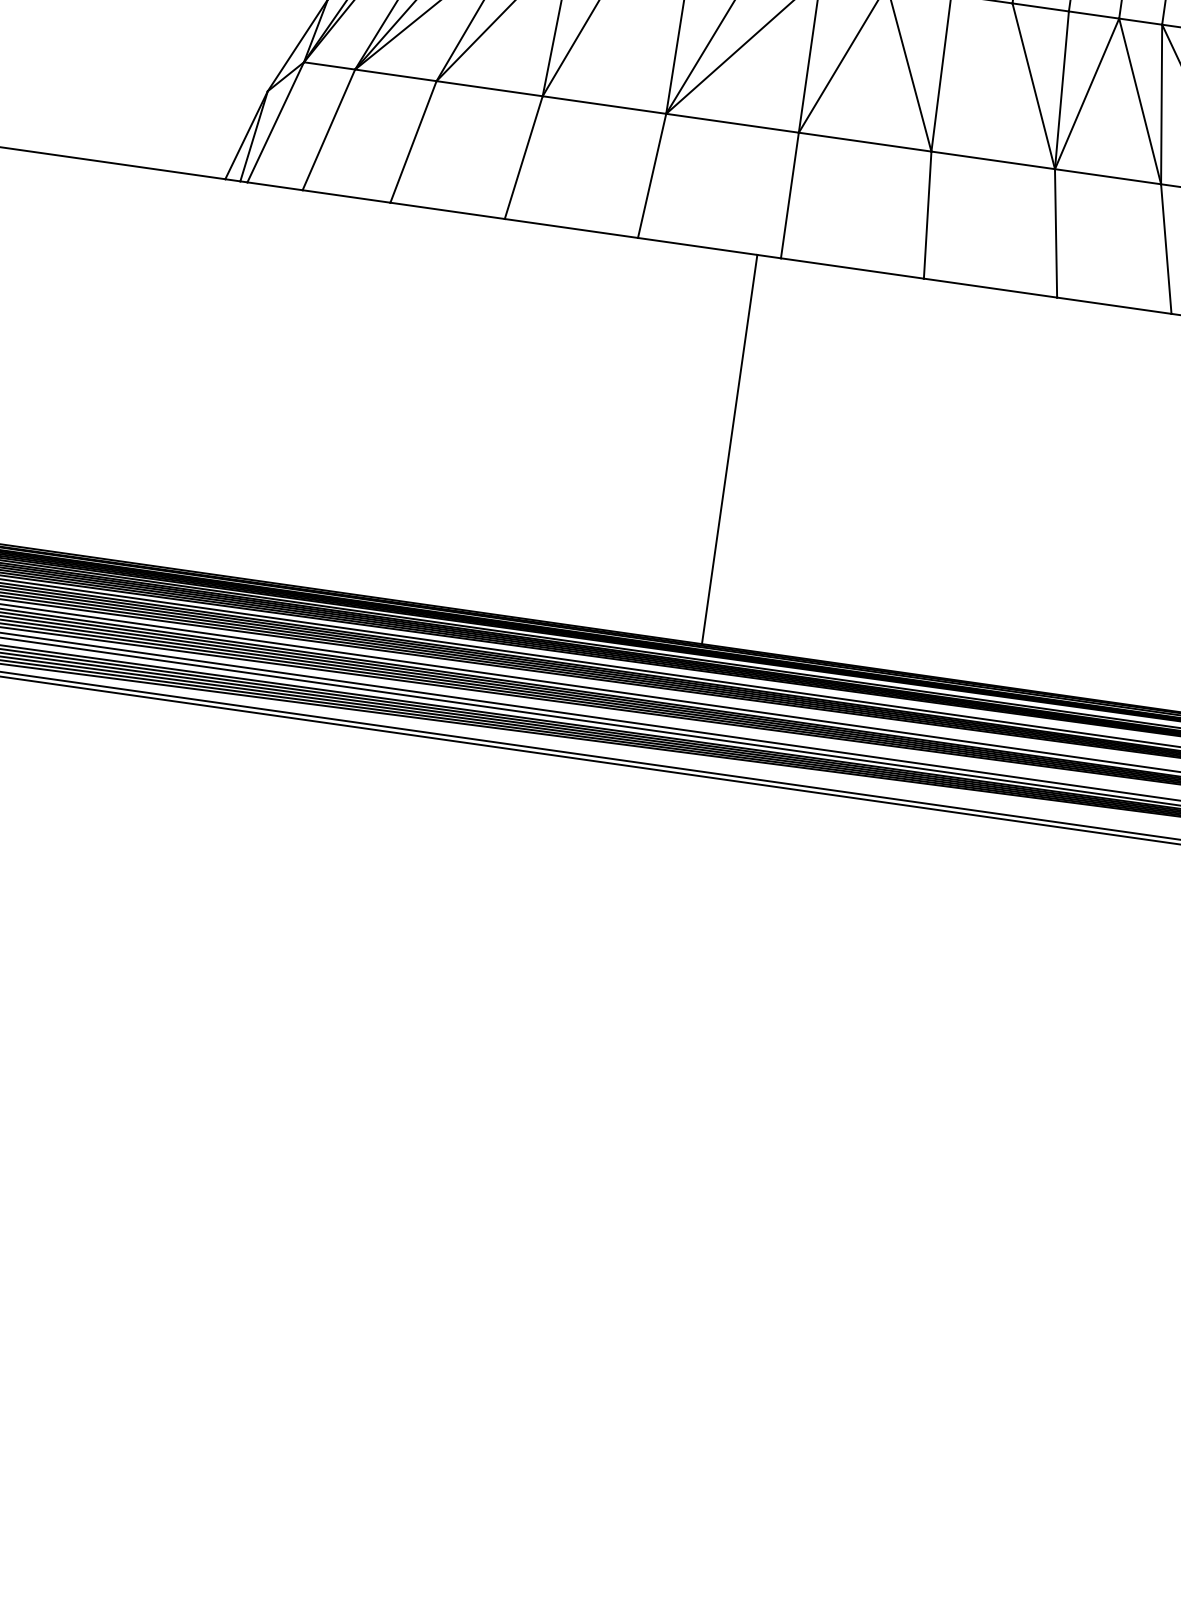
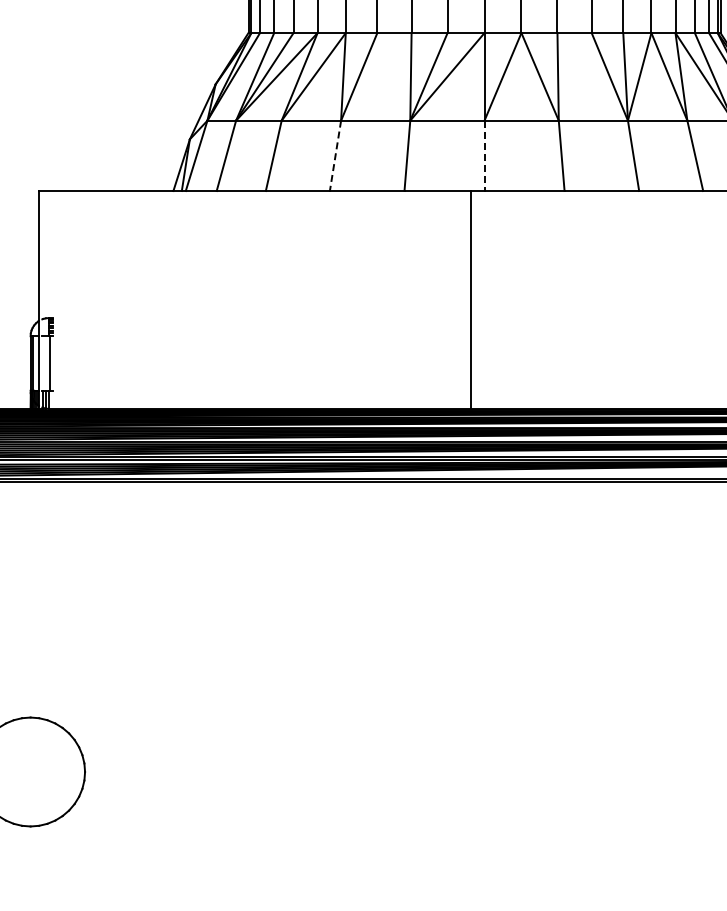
line: (523, 157) -> (335, 155), solid -> dashed
line: (789, 196) -> (484, 156), solid -> dashed

